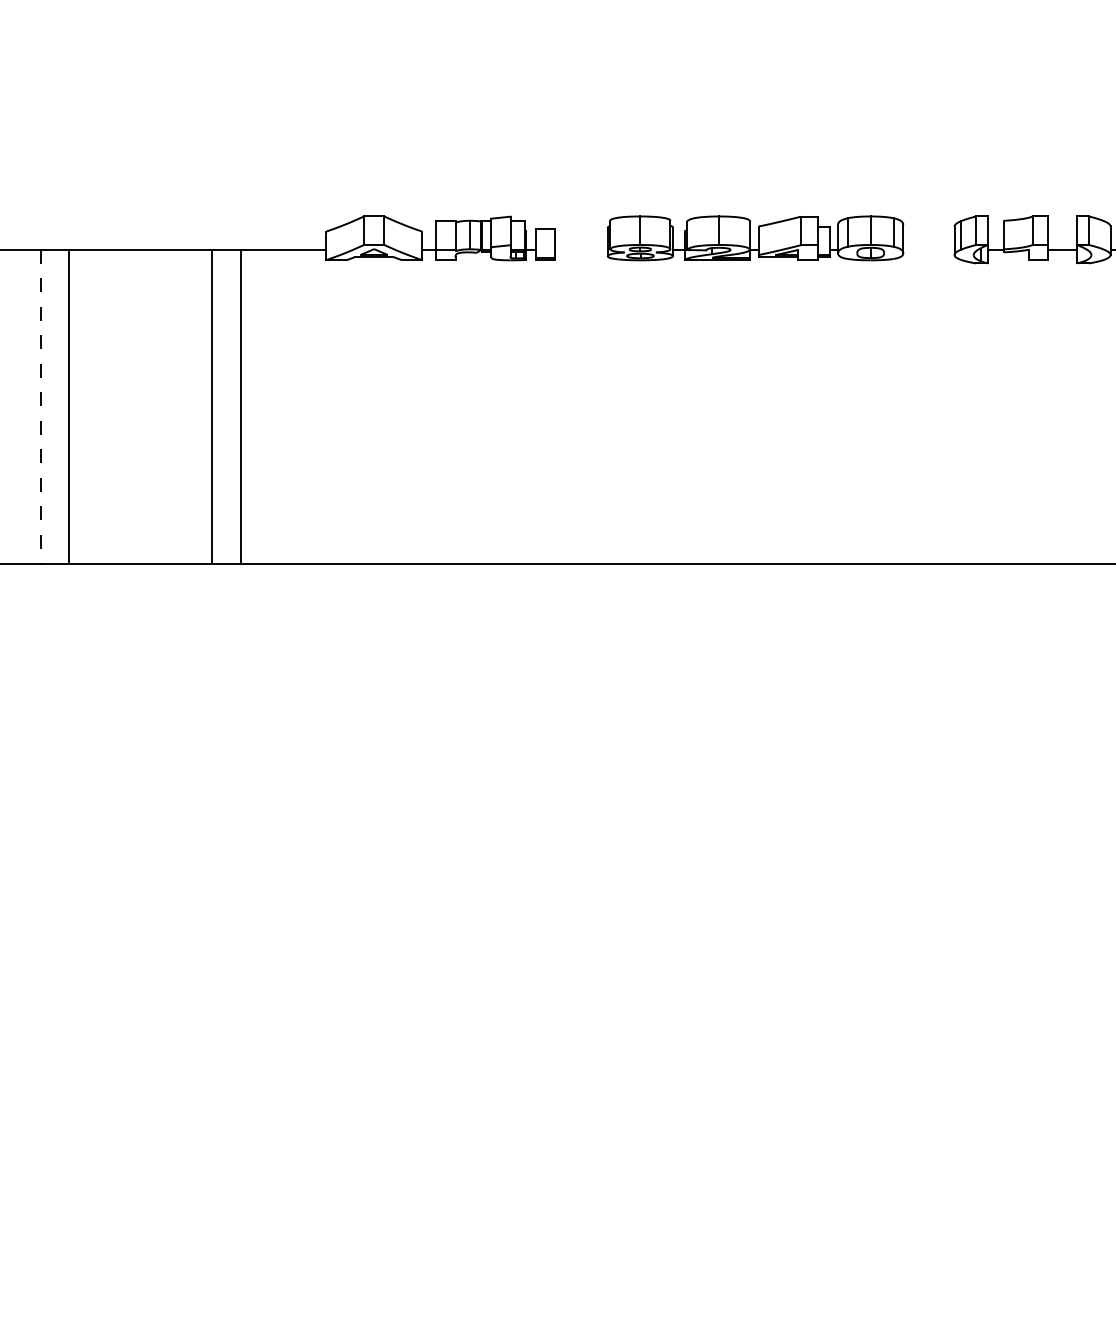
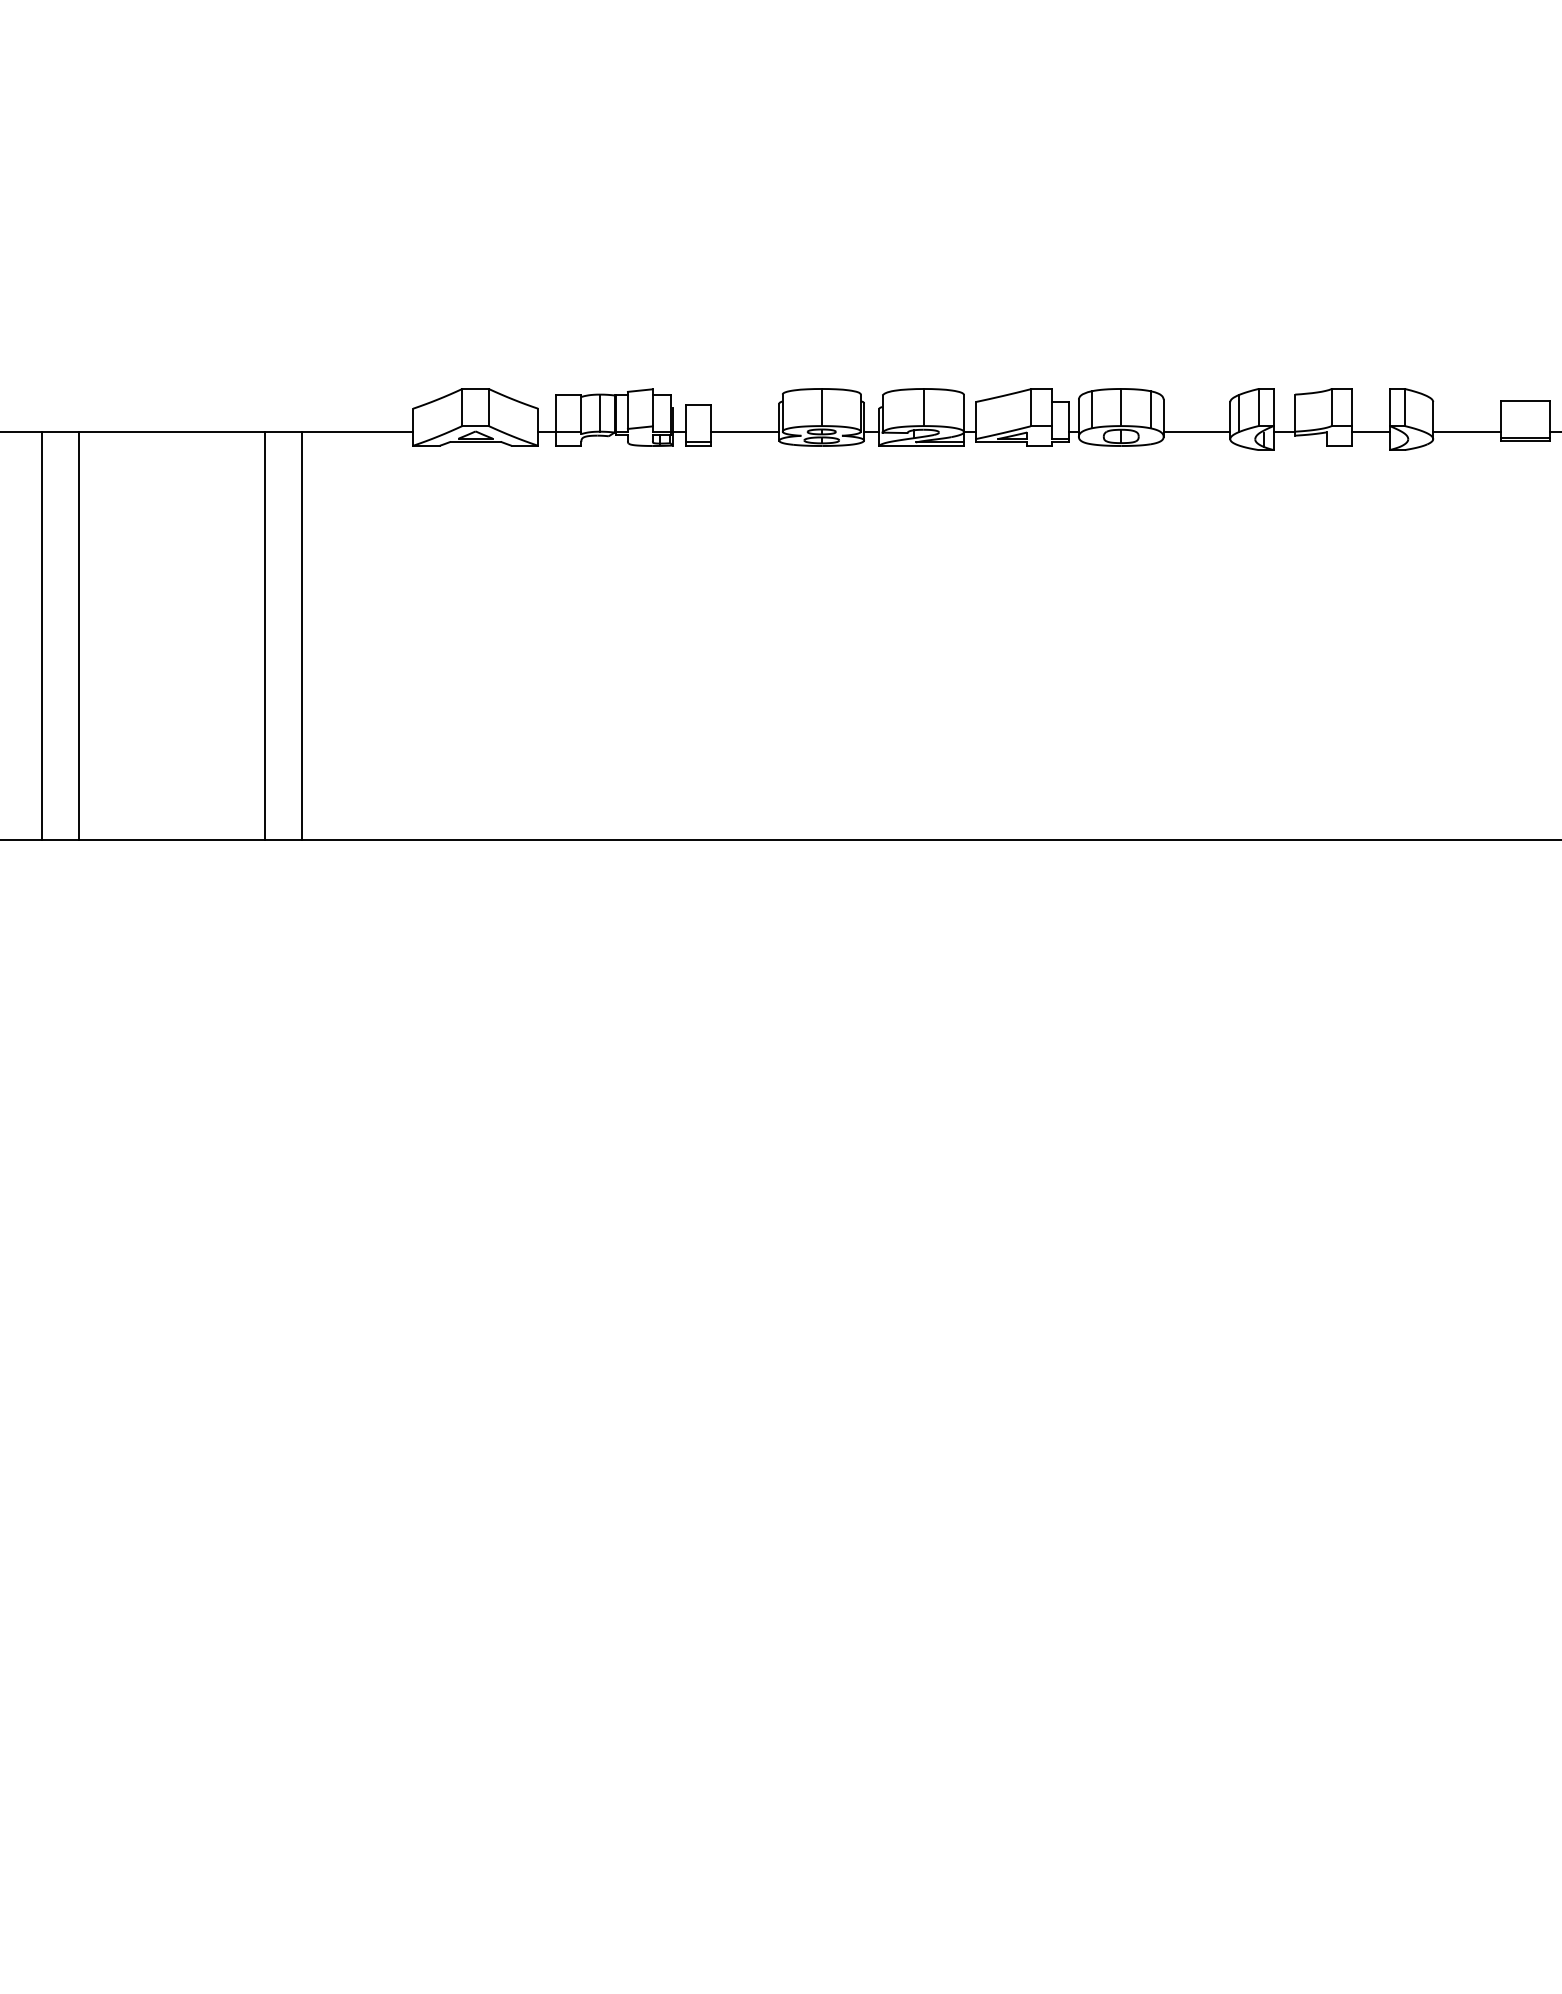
line: (581, 249) -> (745, 432), added
line: (928, 249) -> (1196, 432), added
line: (41, 406) -> (42, 636), dashed -> solid

